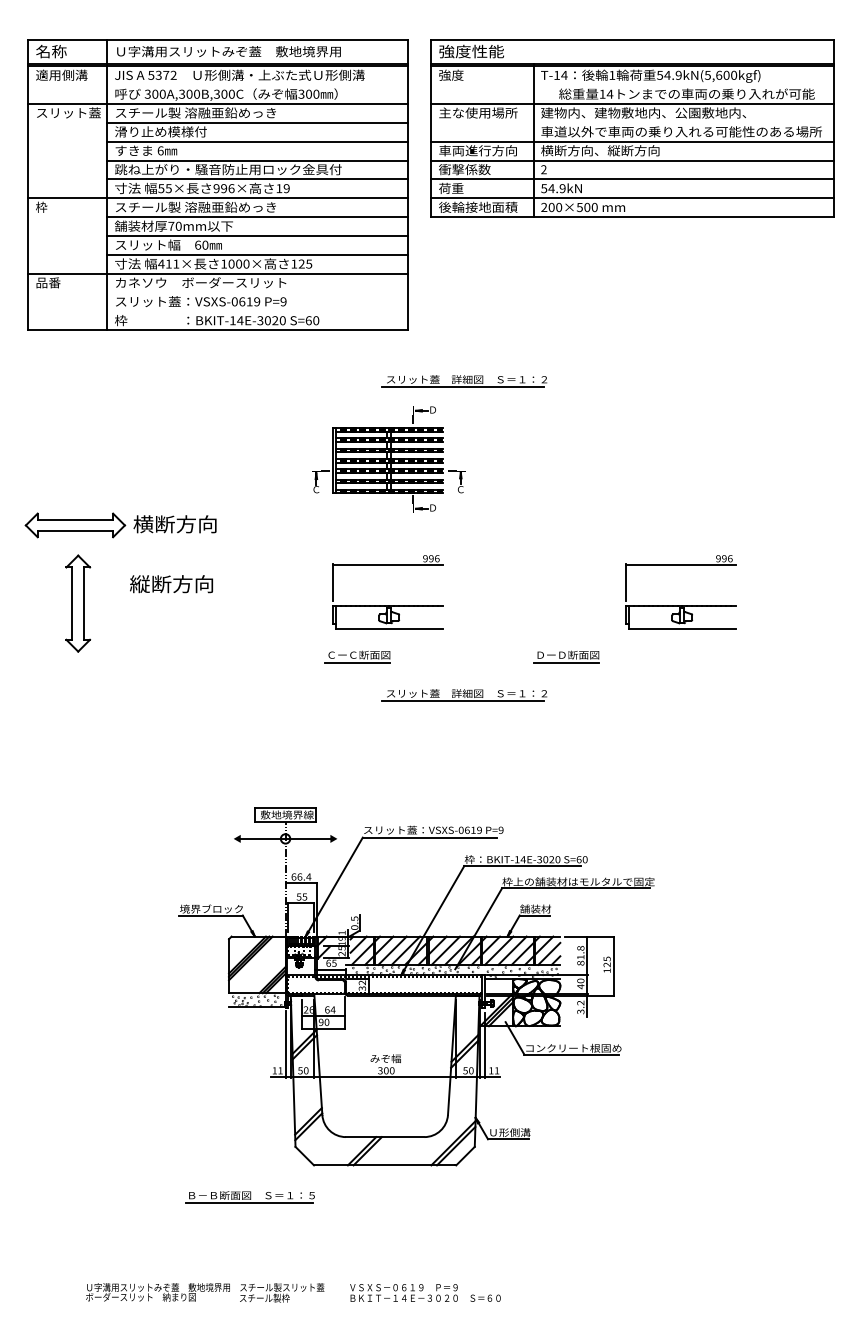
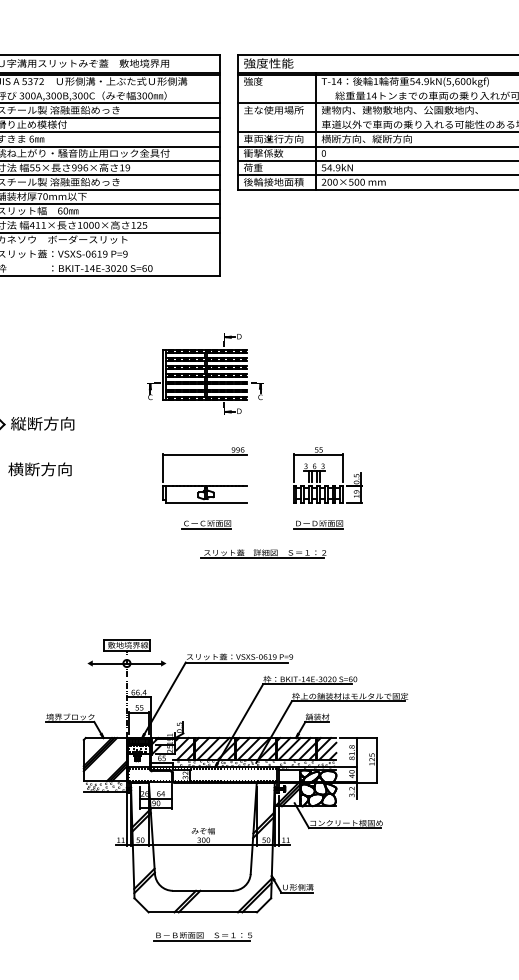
text: (543, 169) -> (323, 153), 2 -> 0
part: (464, 381) -> (263, 314), removed
text: (143, 524) -> (18, 423), 横断方向 -> 縦断方向
text: (139, 584) -> (15, 469), 縦断方向 -> 横断方向
part: (548, 592) -> (327, 475), added
part: (680, 605) -> (427, 485), removed
part: (357, 656) -> (206, 524), moved
part: (566, 656) -> (318, 524), moved
part: (249, 1197) -> (202, 936), moved

